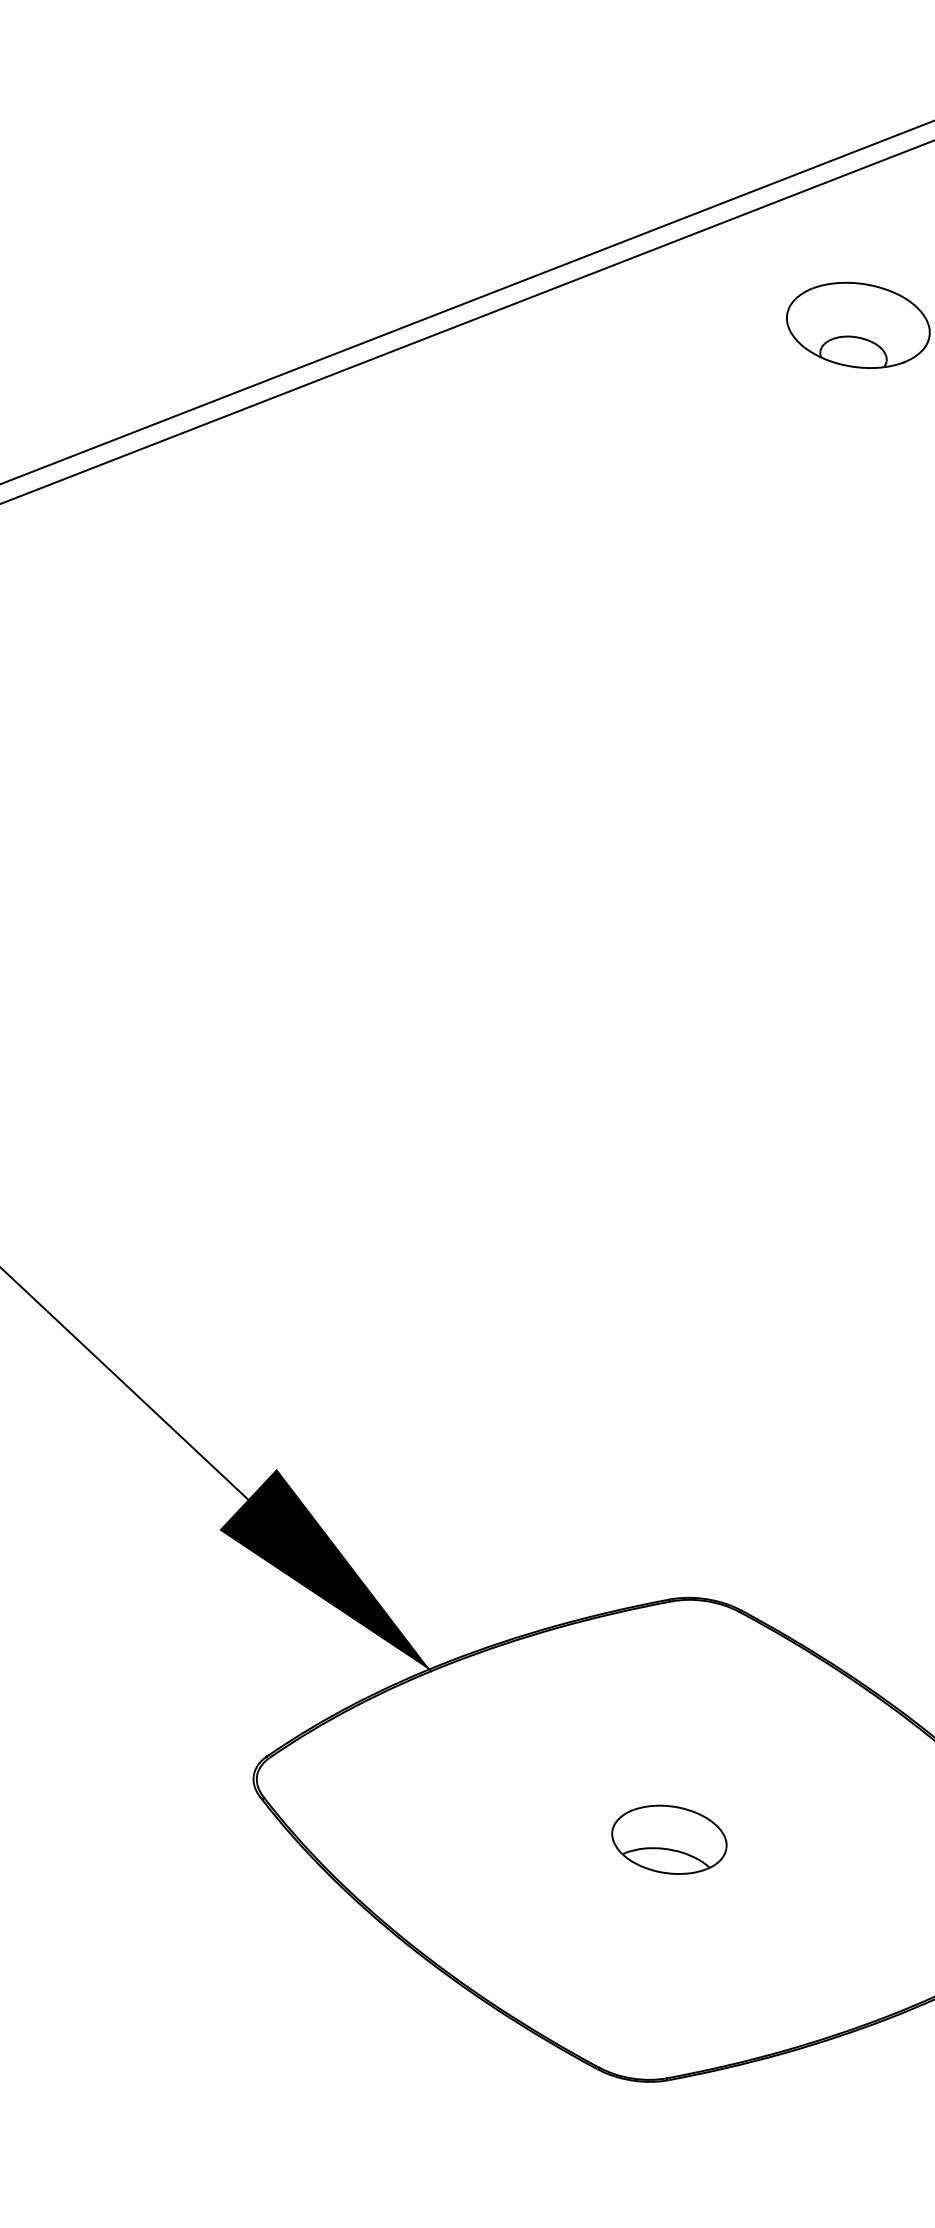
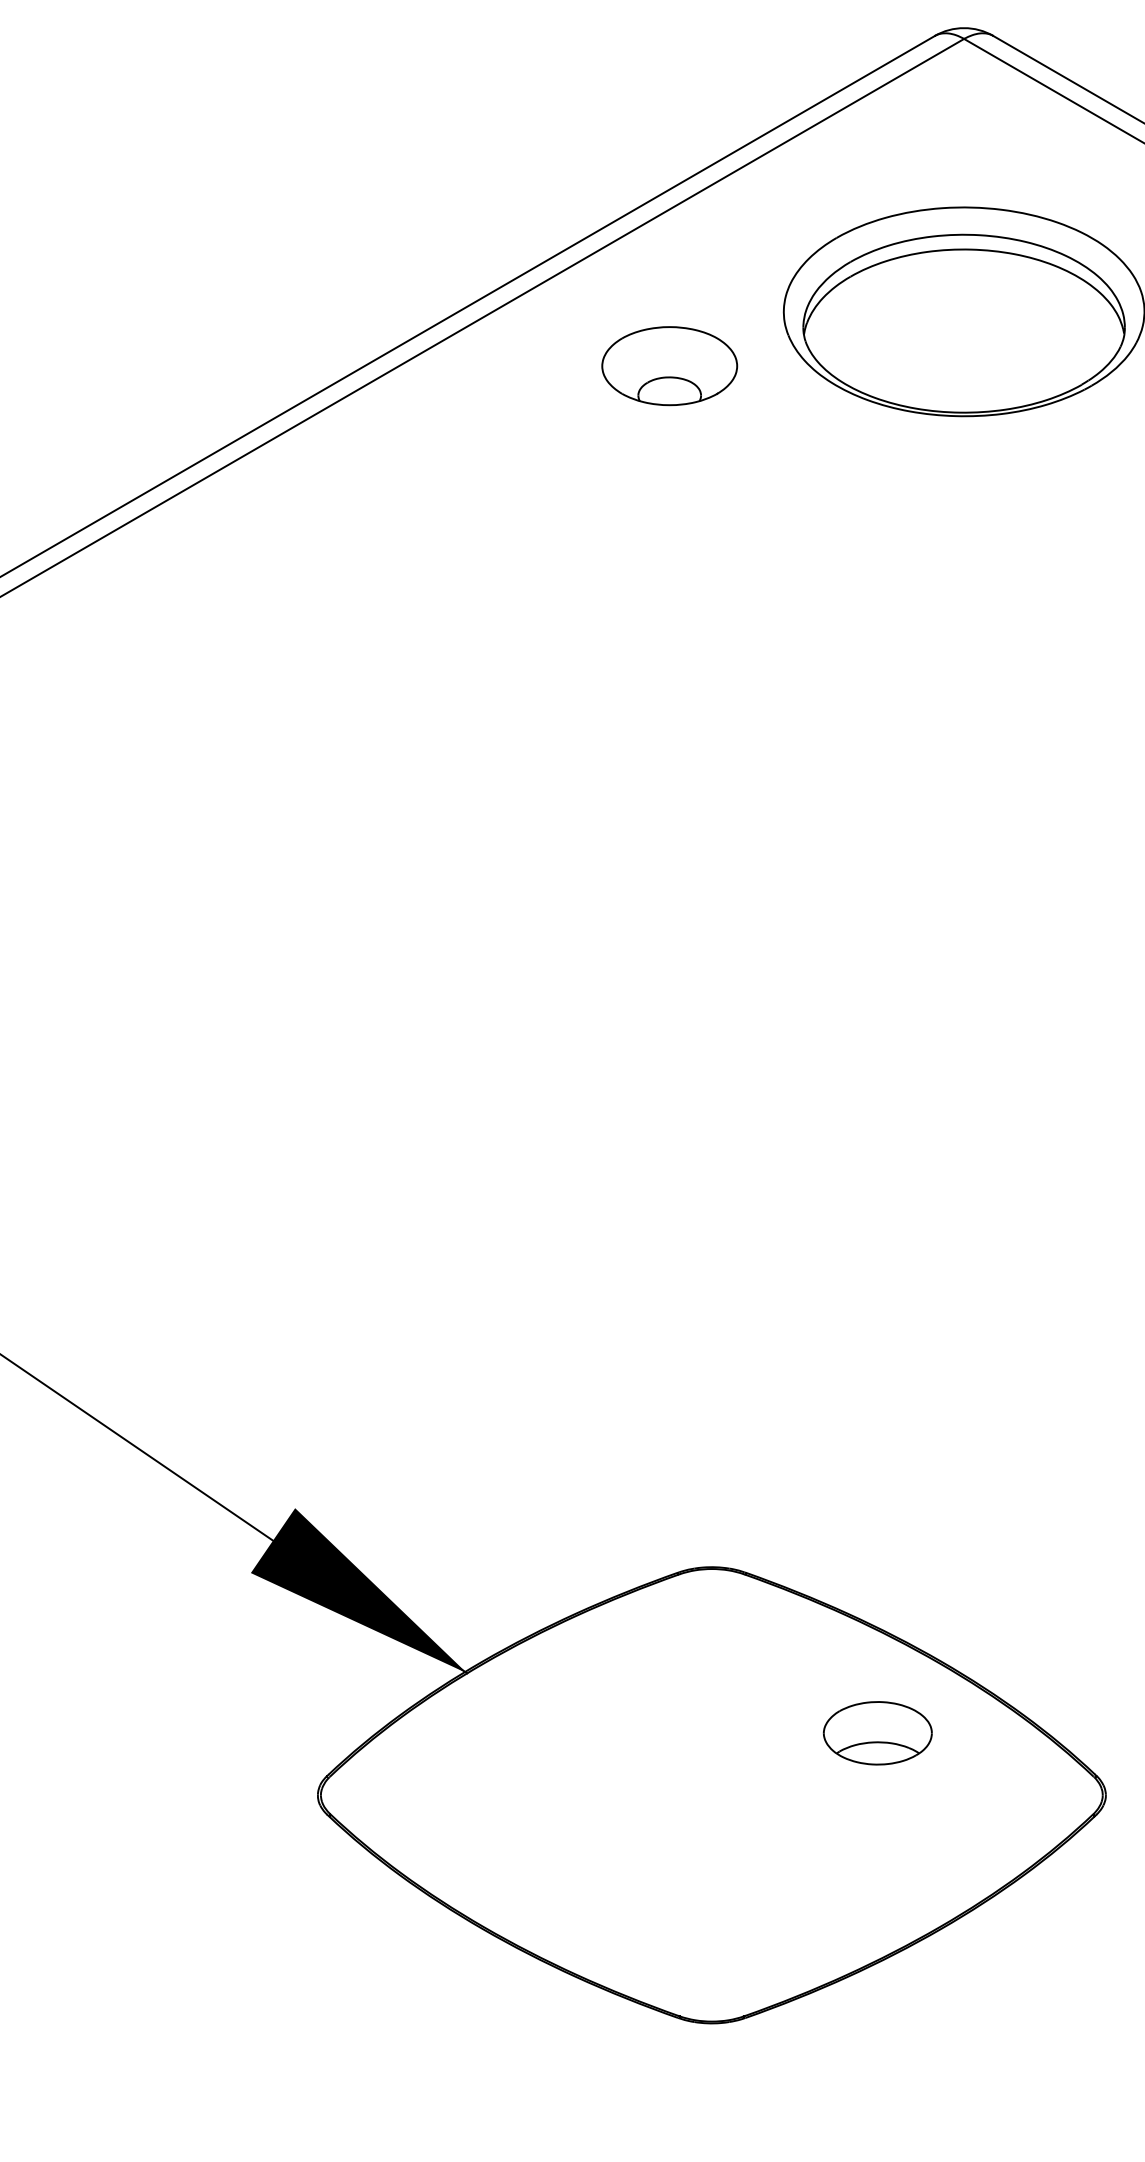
part: (668, 1839) -> (877, 1733), moved

